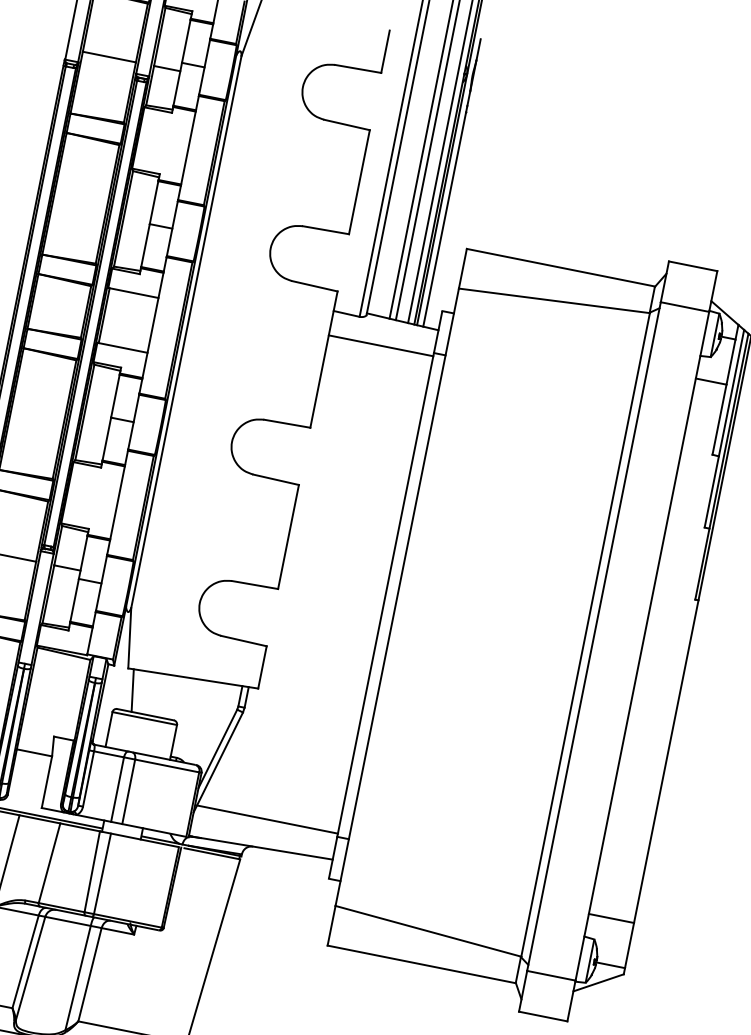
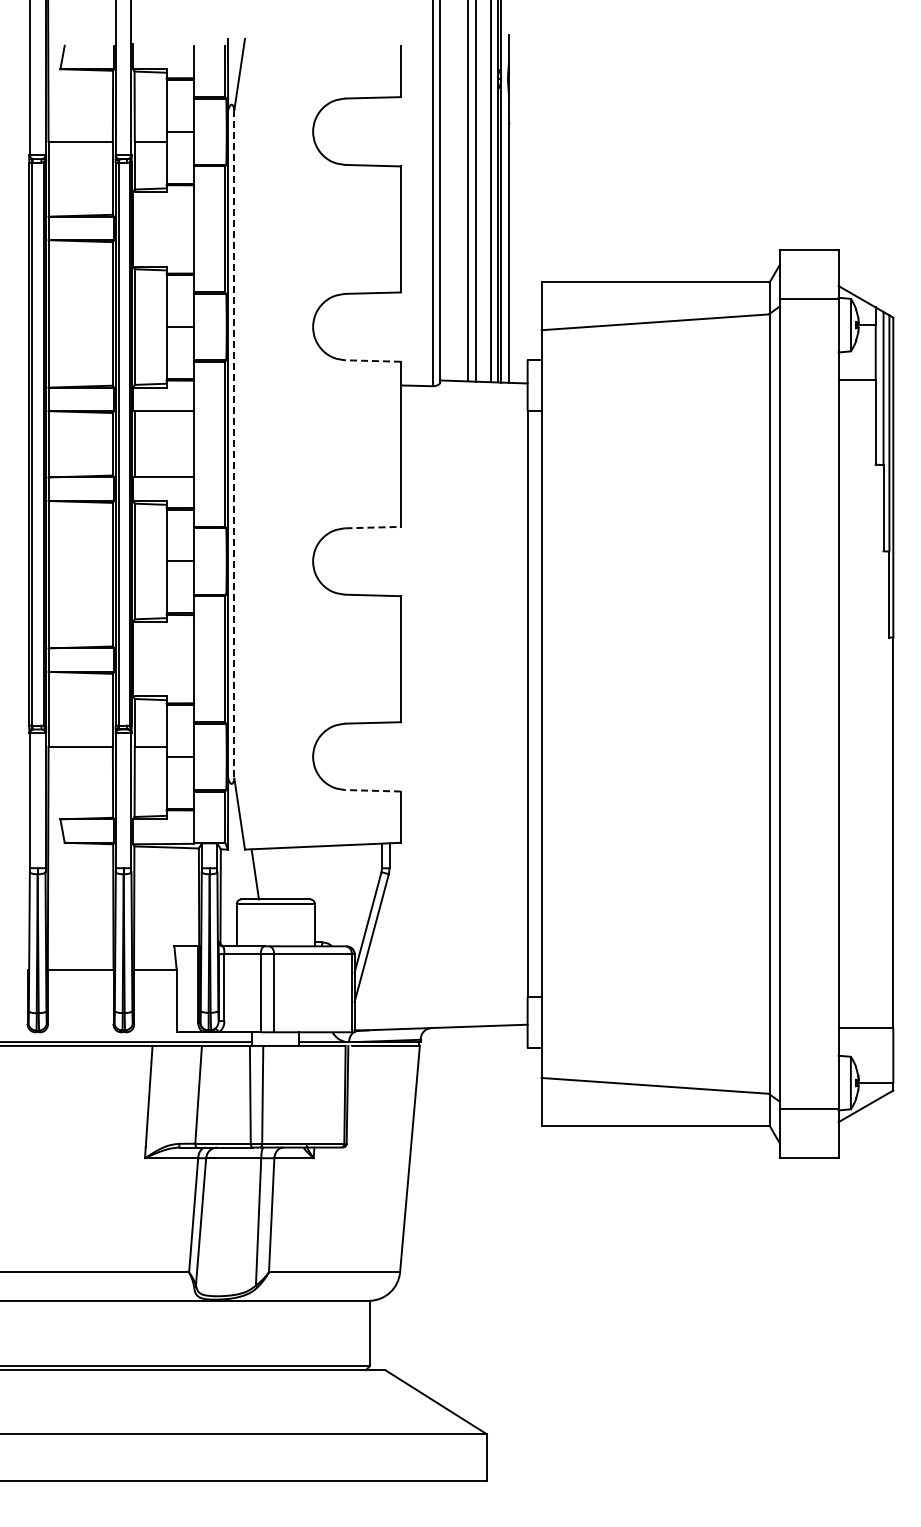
line: (314, 286) -> (373, 361), solid -> dashed
line: (186, 332) -> (234, 444), solid -> dashed
line: (381, 345) -> (464, 414), removed
line: (287, 423) -> (373, 527), solid -> dashed
line: (244, 640) -> (373, 790), solid -> dashed
line: (267, 819) -> (442, 993), removed

